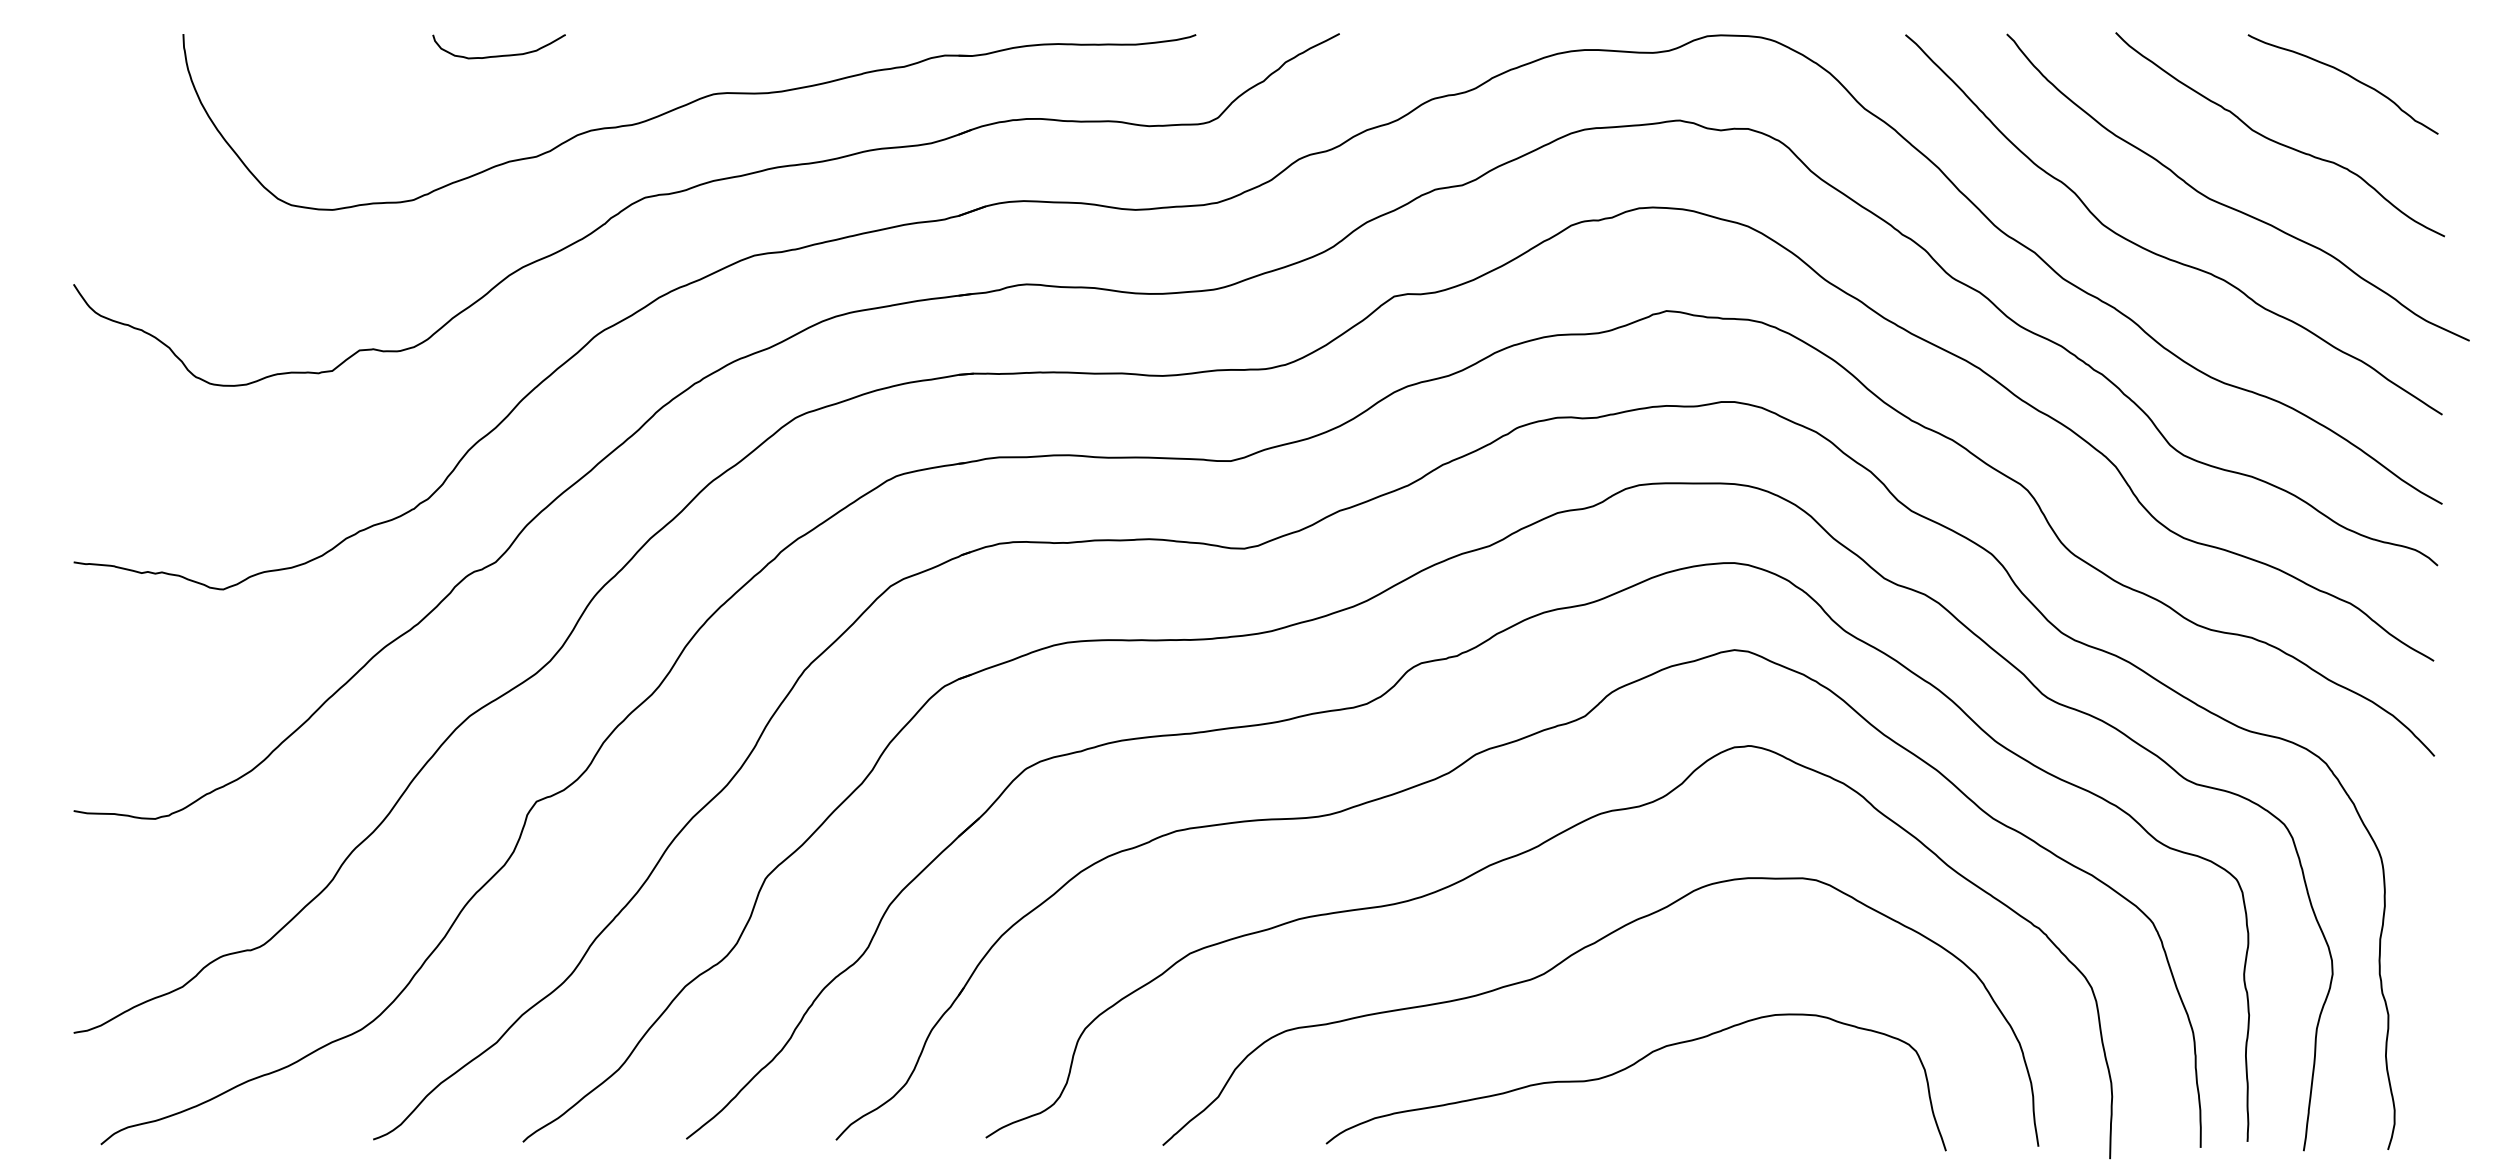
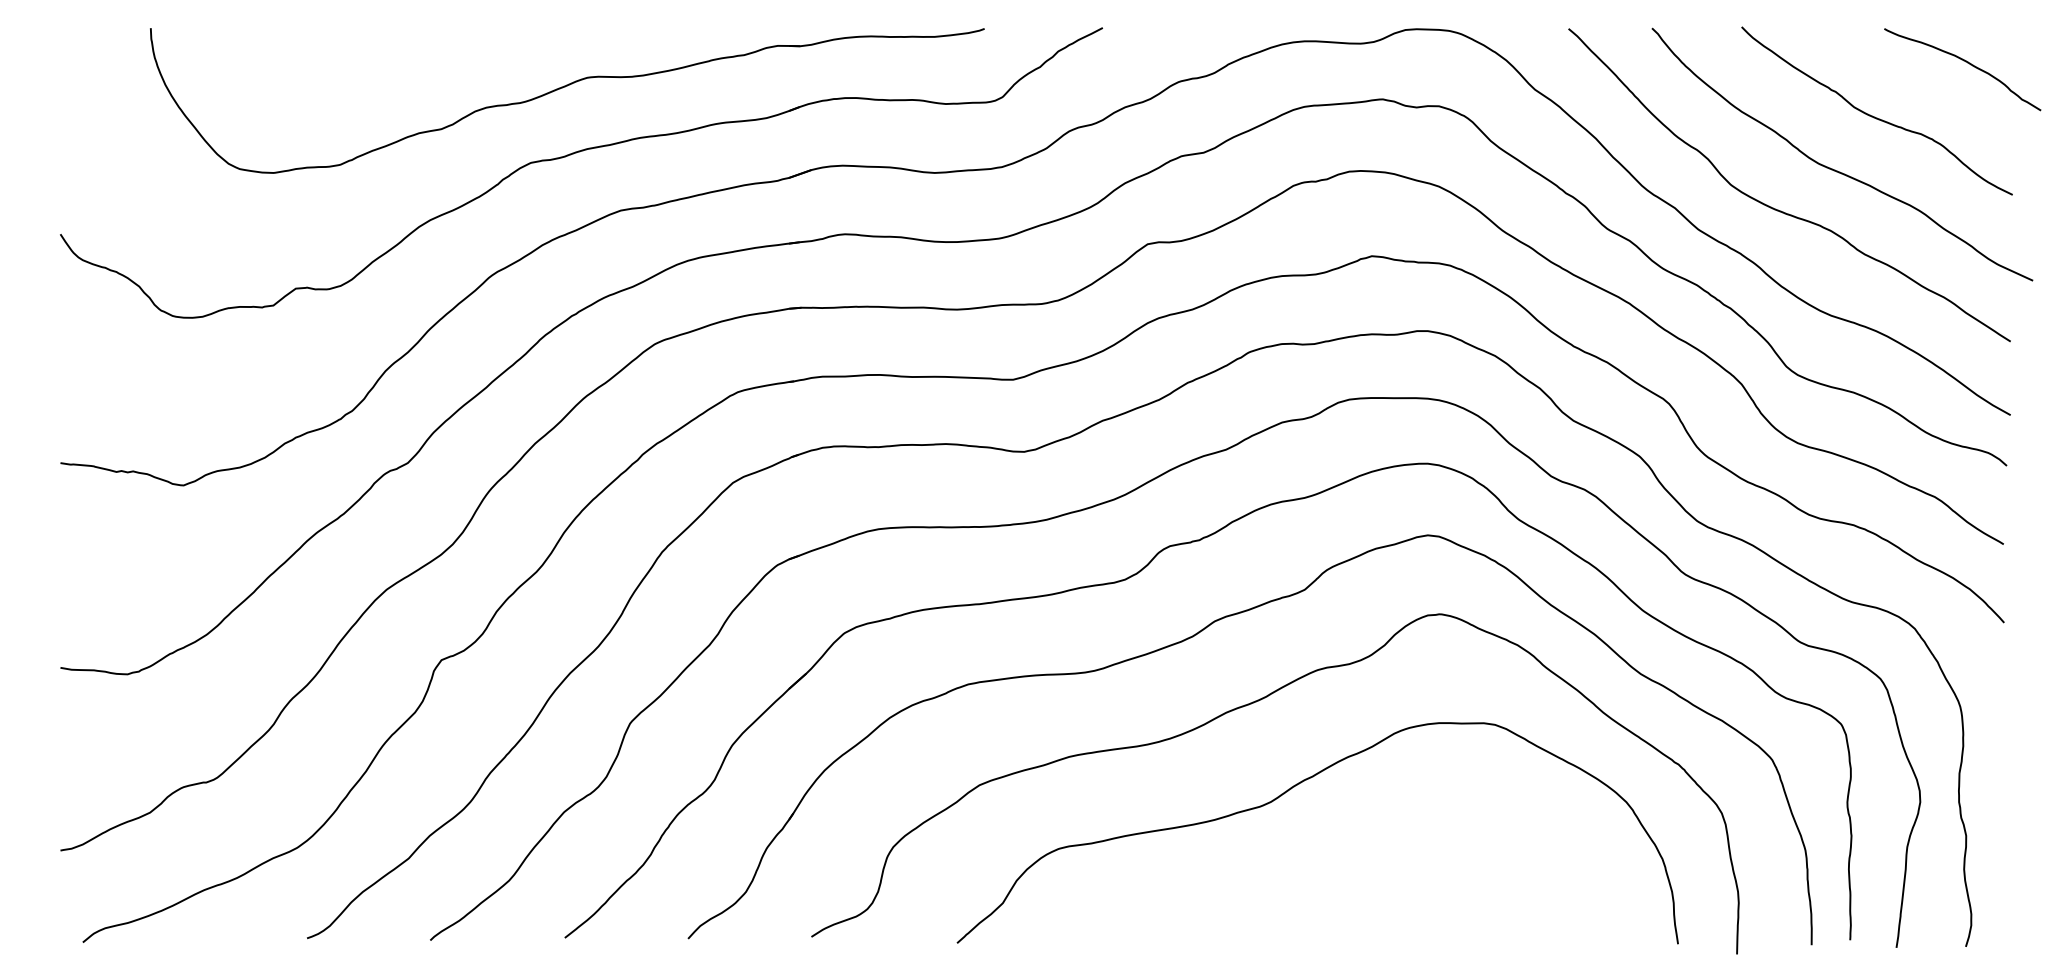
curve: (498, 55) -> (410, 45), removed
curve: (2348, 76) -> (1967, 63), moved
curve: (1628, 1068) -> (1340, 879), removed

